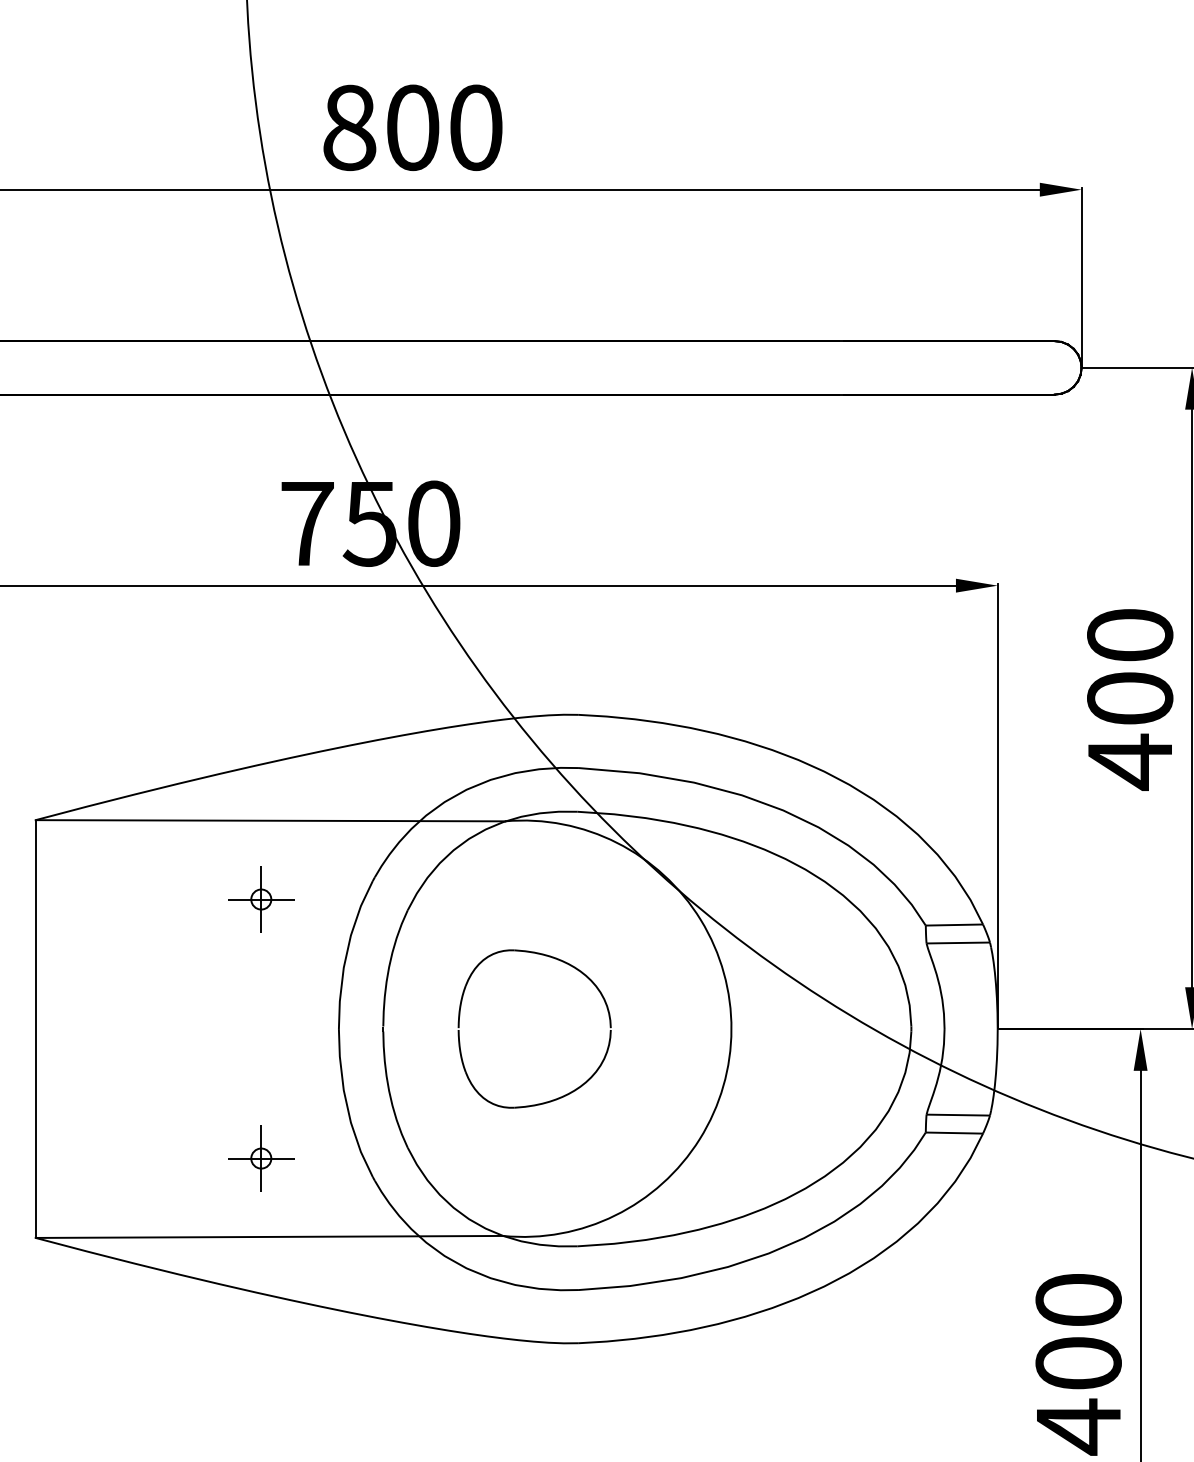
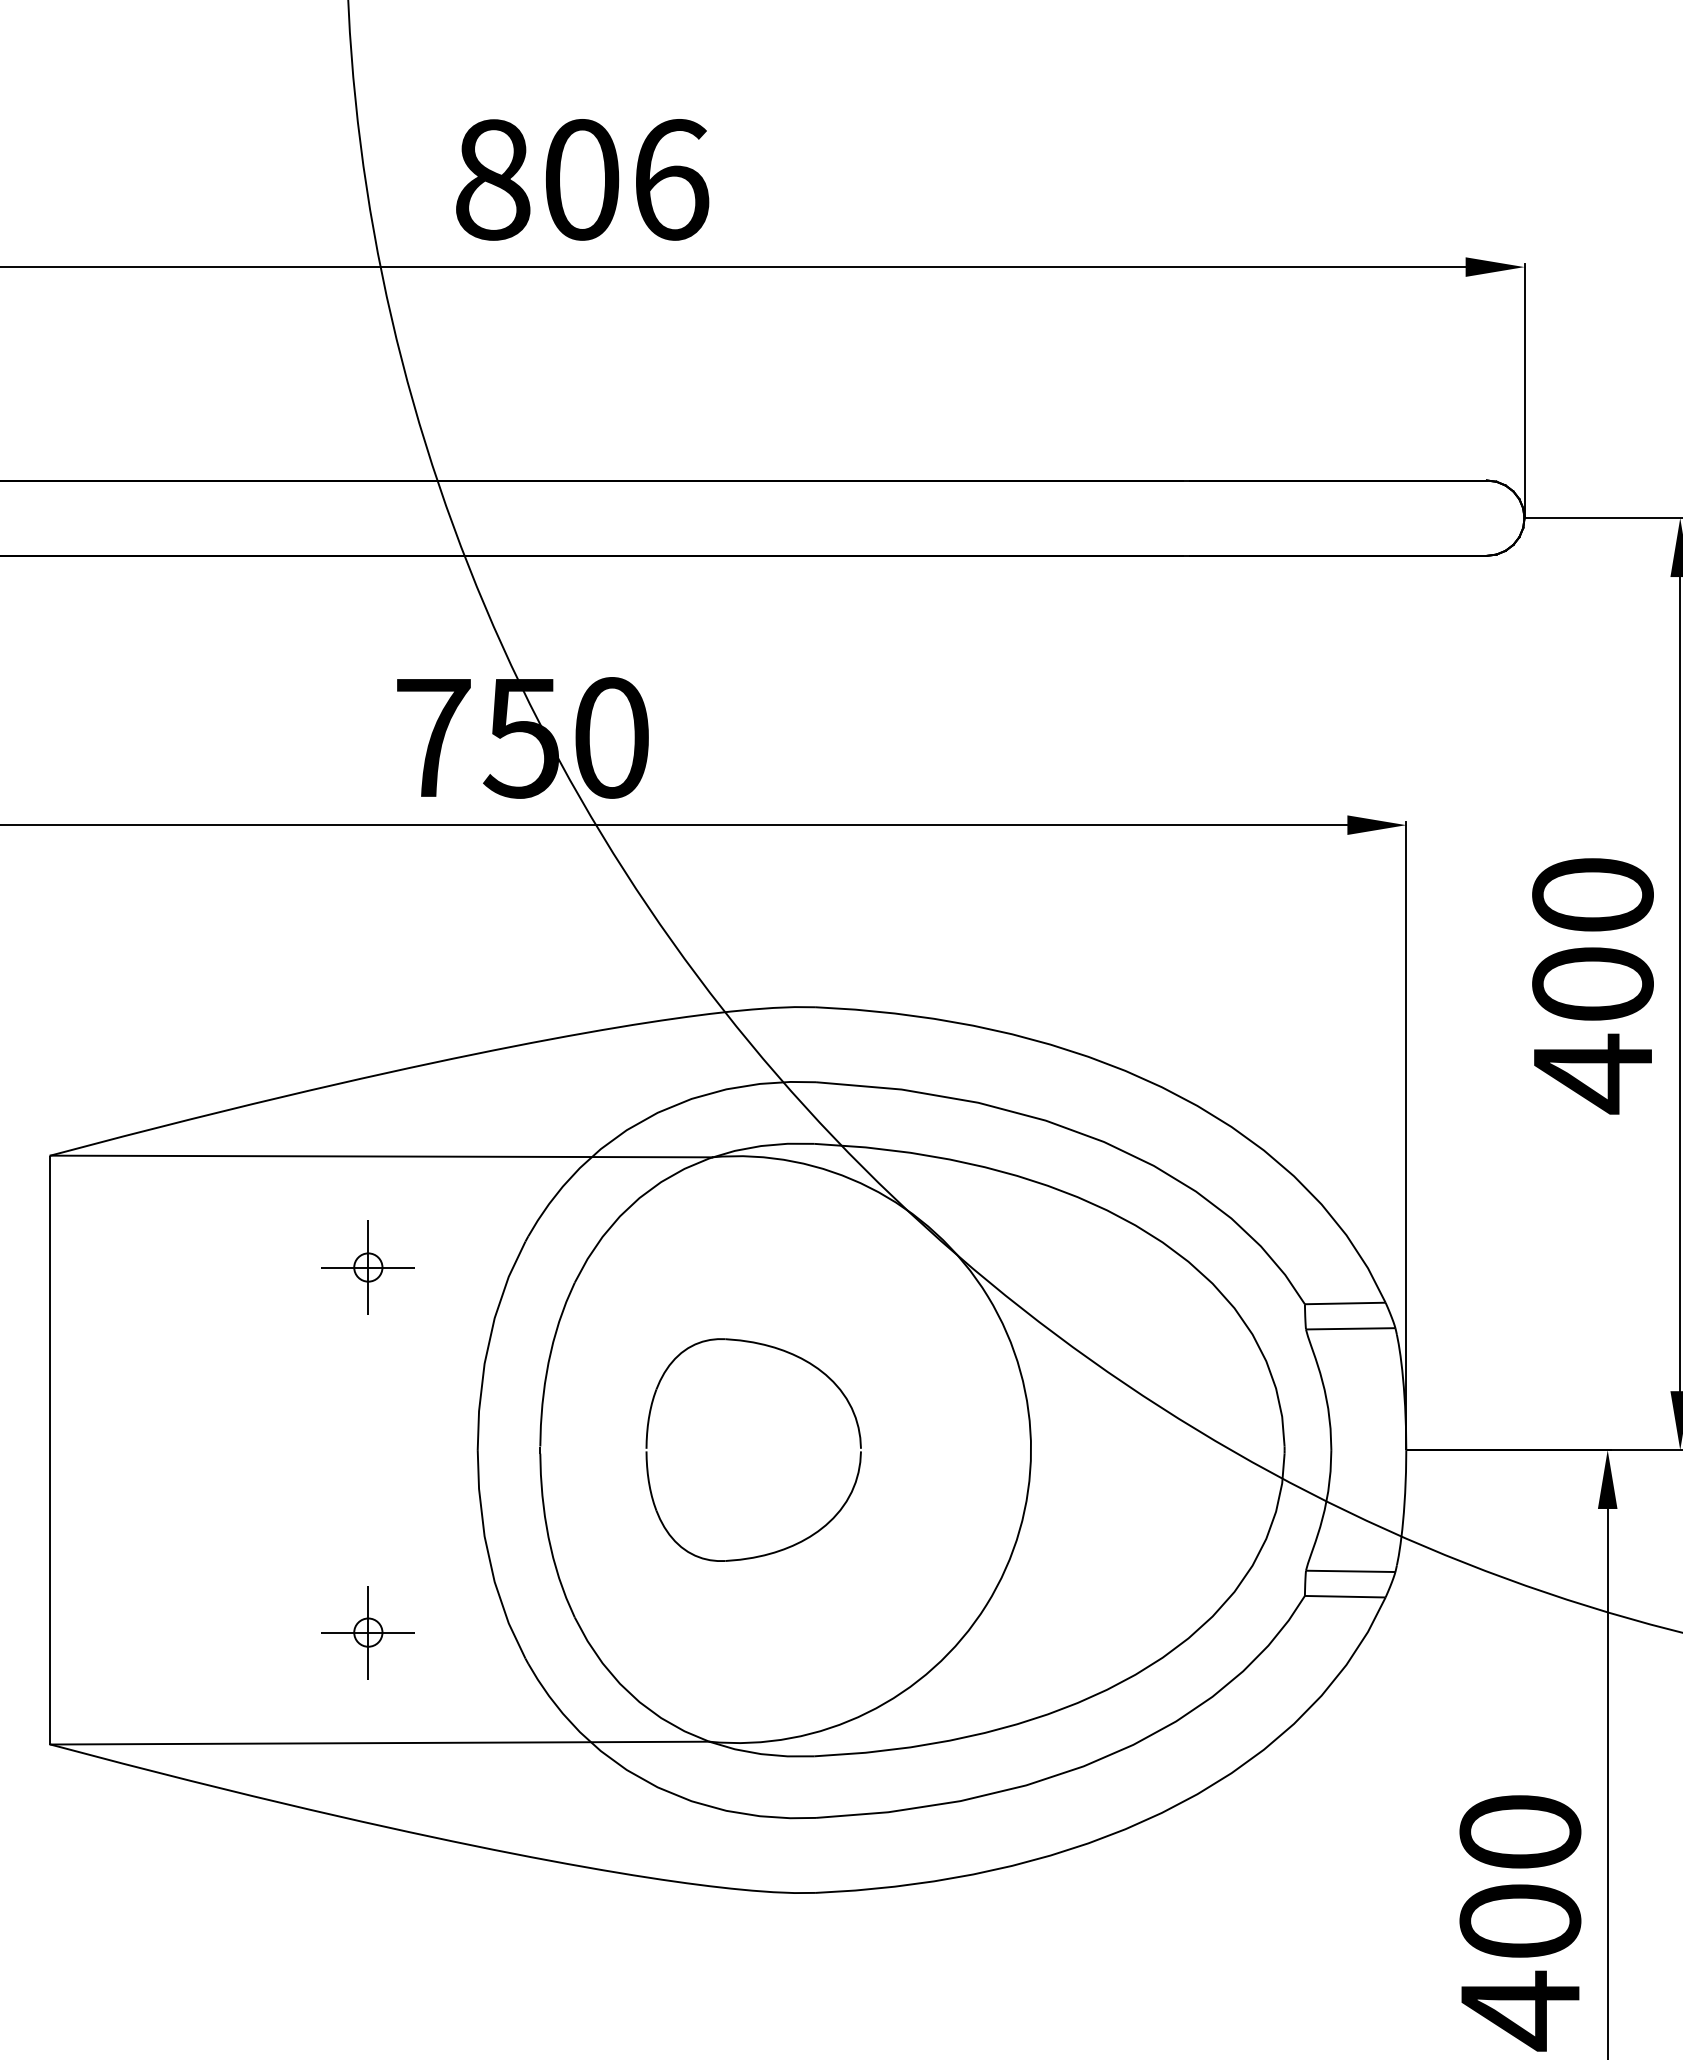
text: (477, 127) -> (672, 179), 800 -> 806

